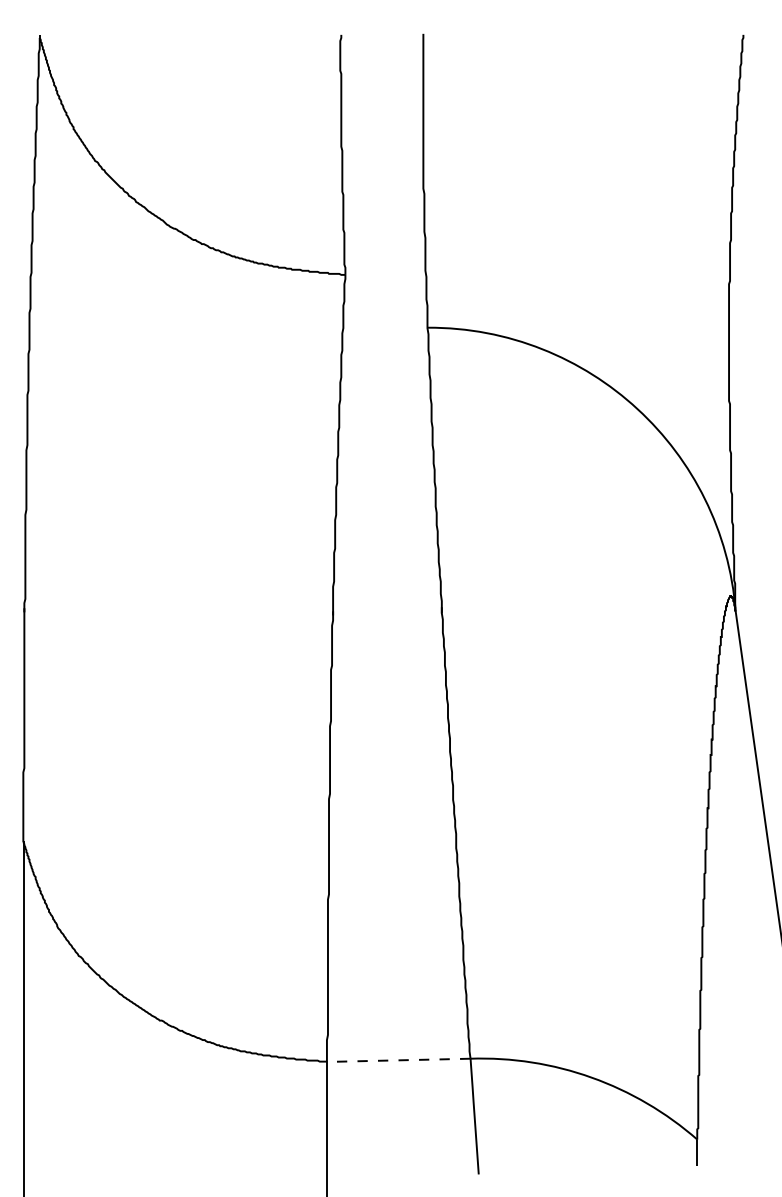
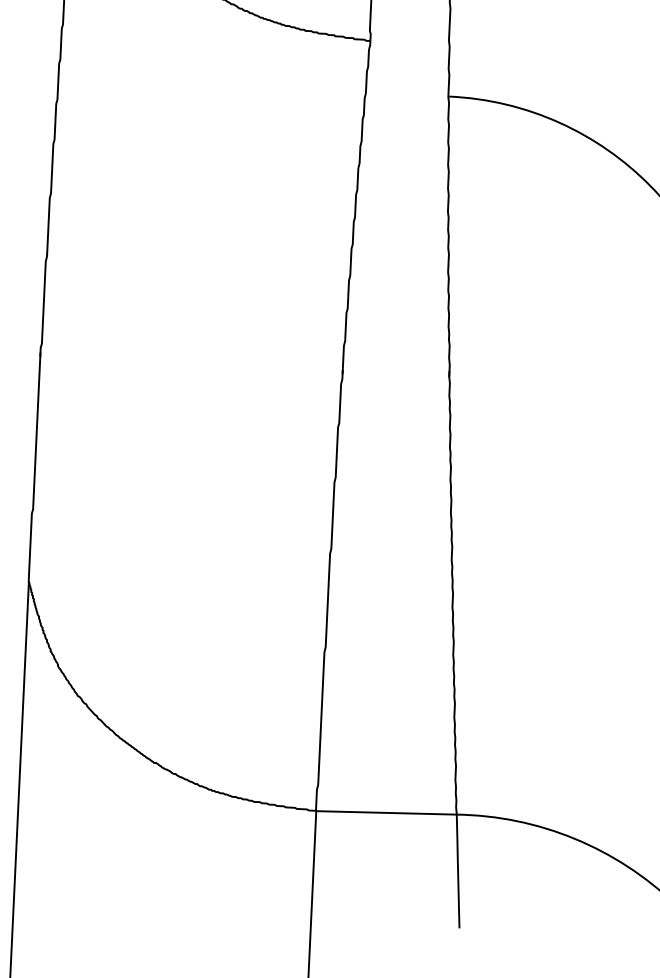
line: (398, 1060) -> (386, 813), dashed -> solid

